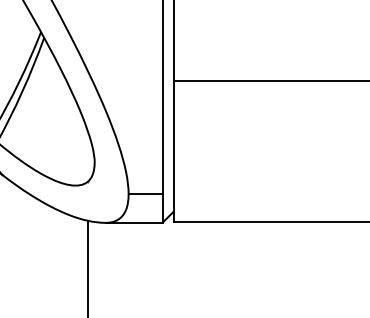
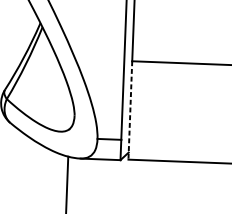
line: (173, 152) -> (130, 111), solid -> dashed

